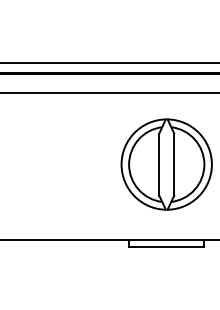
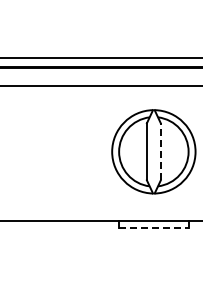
line: (173, 164) -> (160, 151), solid -> dashed
line: (166, 247) -> (153, 228), solid -> dashed

